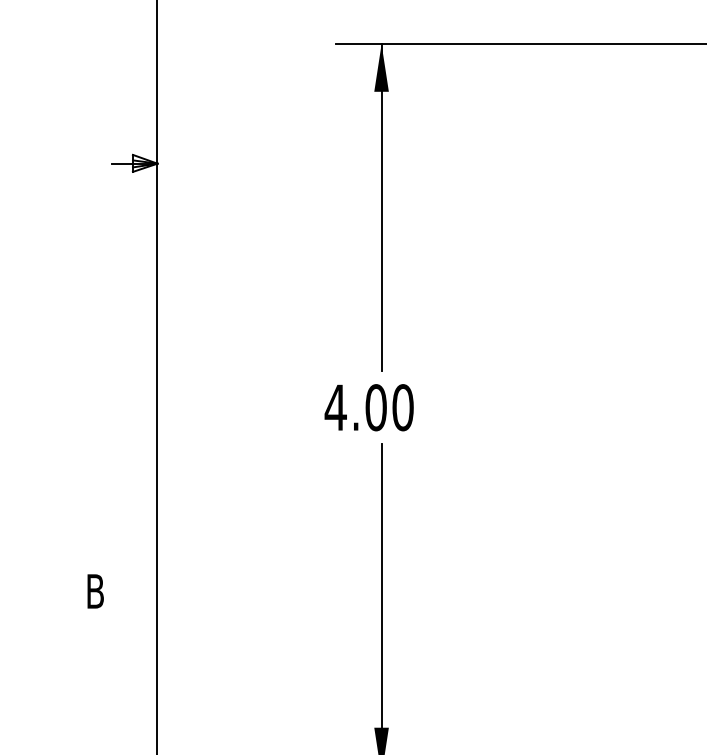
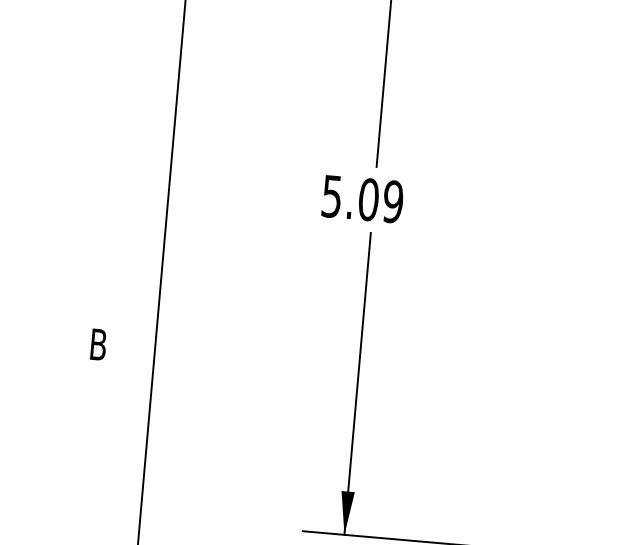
text: (368, 407) -> (361, 198), 4.00 -> 5.09

